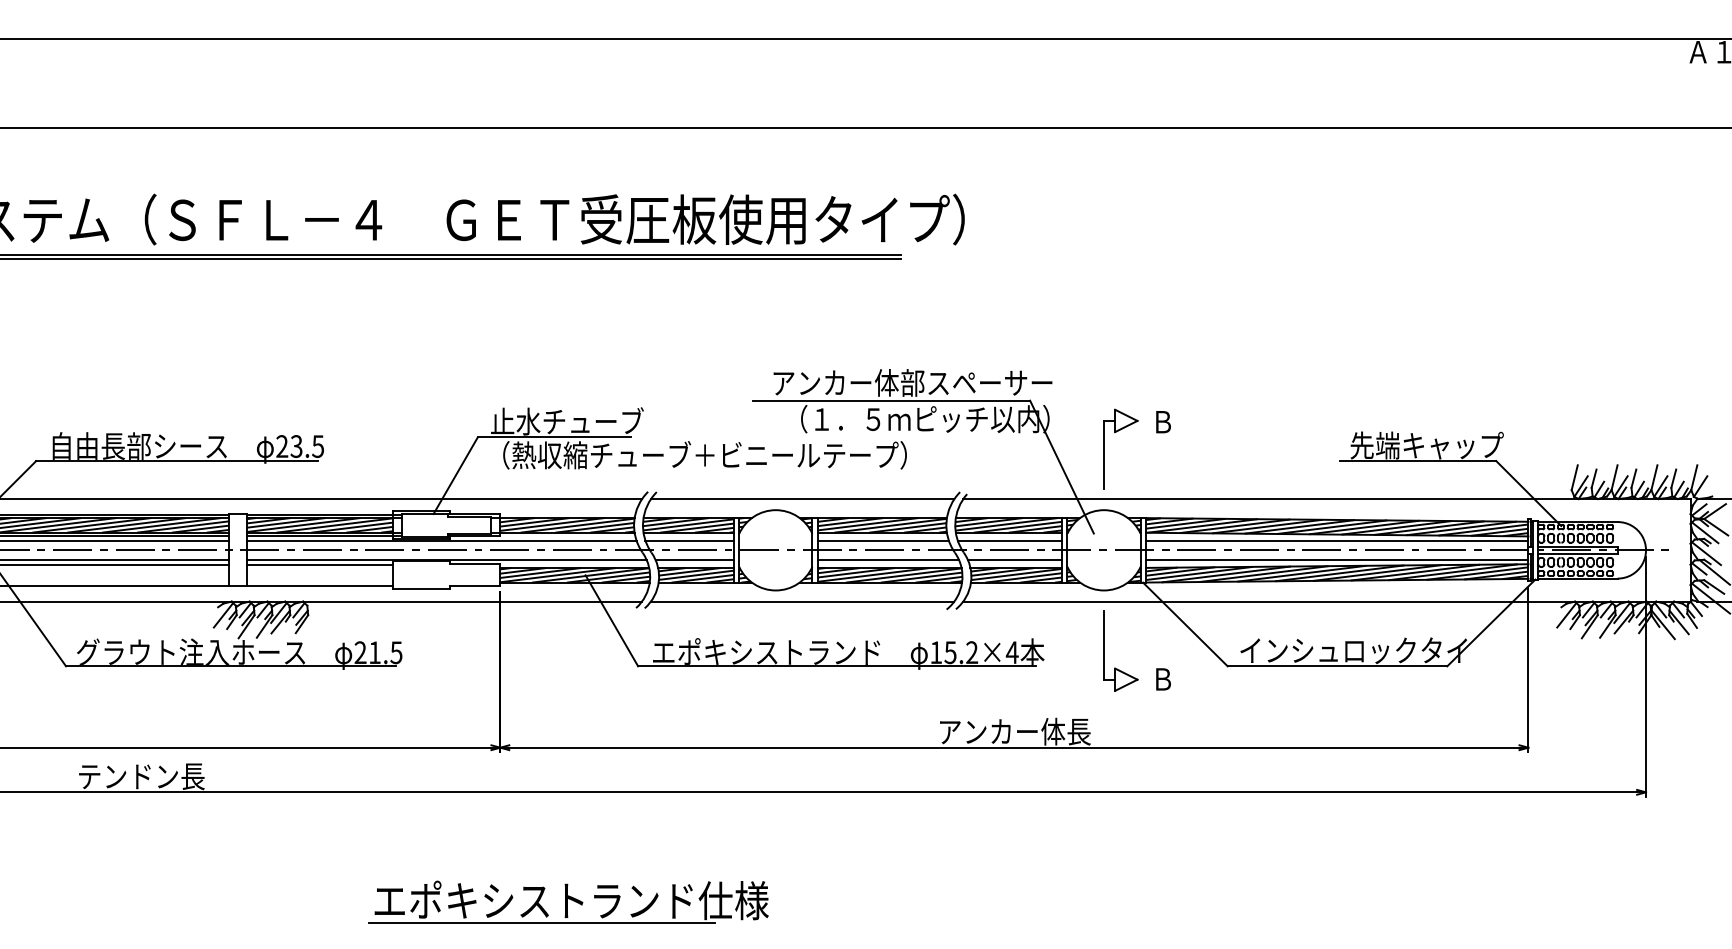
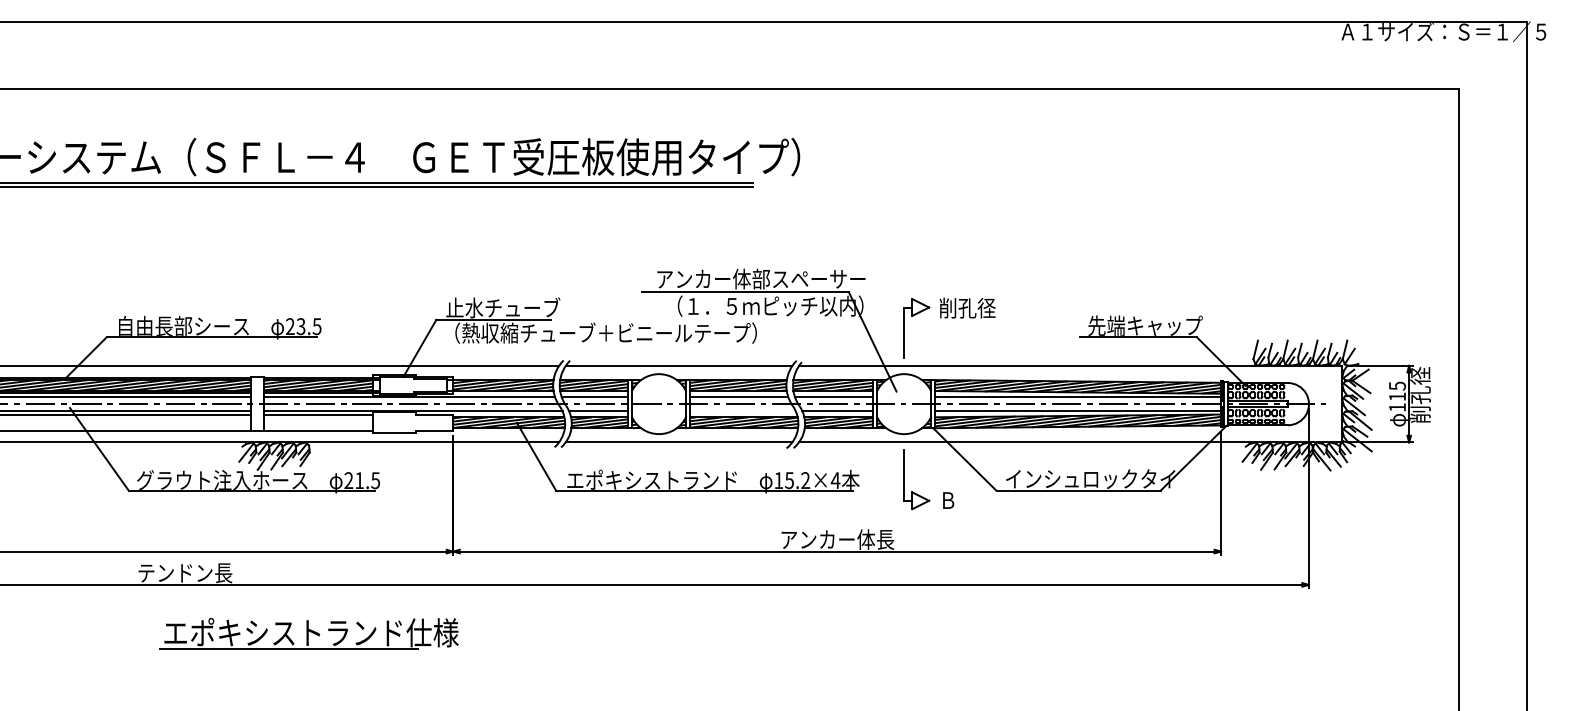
text: (1188, 420) -> (967, 307), Ｂ -> 削孔径
line: (887, 560) -> (742, 411), removed
part: (567, 901) -> (308, 633), moved

